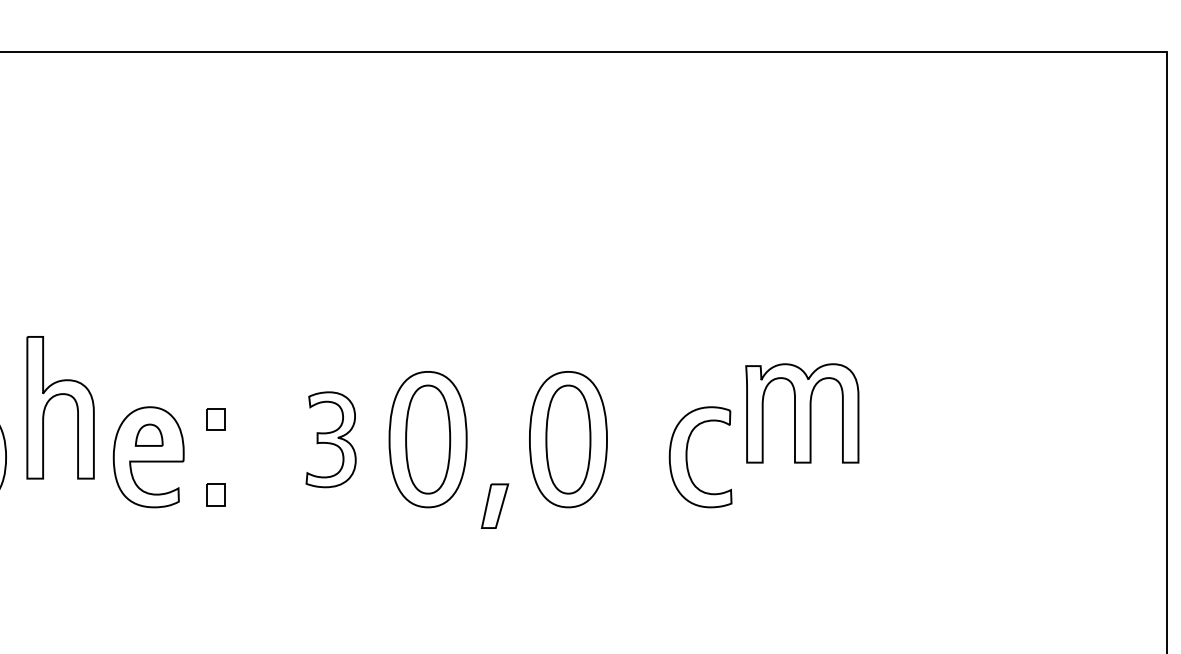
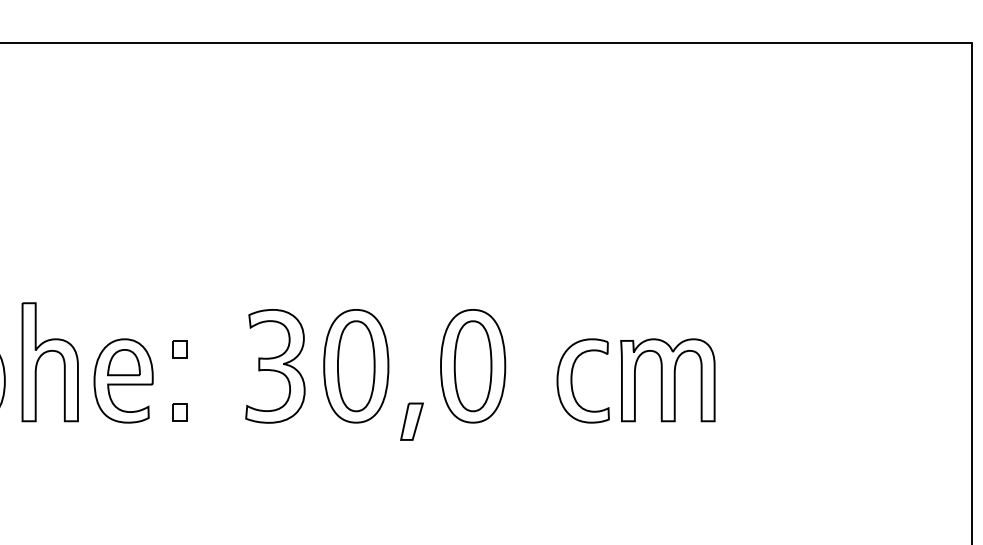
part: (54, 397) -> (45, 353), moved
part: (802, 413) -> (668, 380), moved
part: (149, 435) -> (124, 362), size x1.43
part: (331, 439) -> (275, 366), size x1.43

